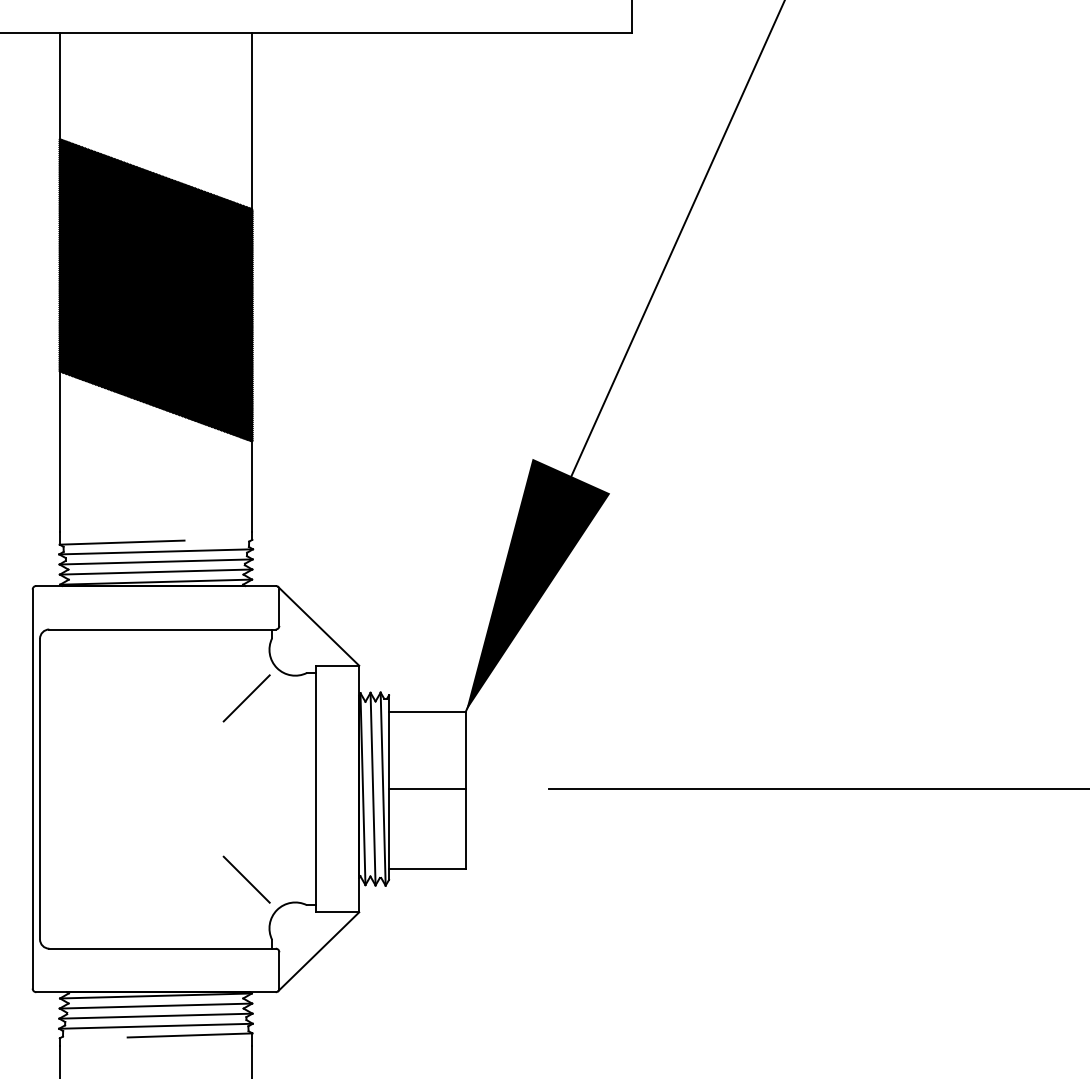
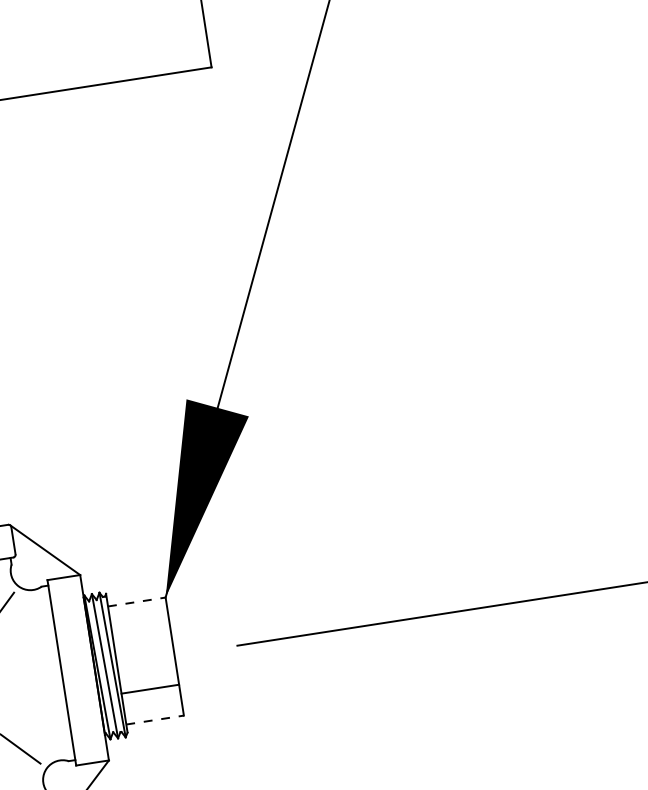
line: (427, 712) -> (137, 602), solid -> dashed
line: (427, 789) -> (150, 689), moved
line: (427, 869) -> (155, 720), solid -> dashed

